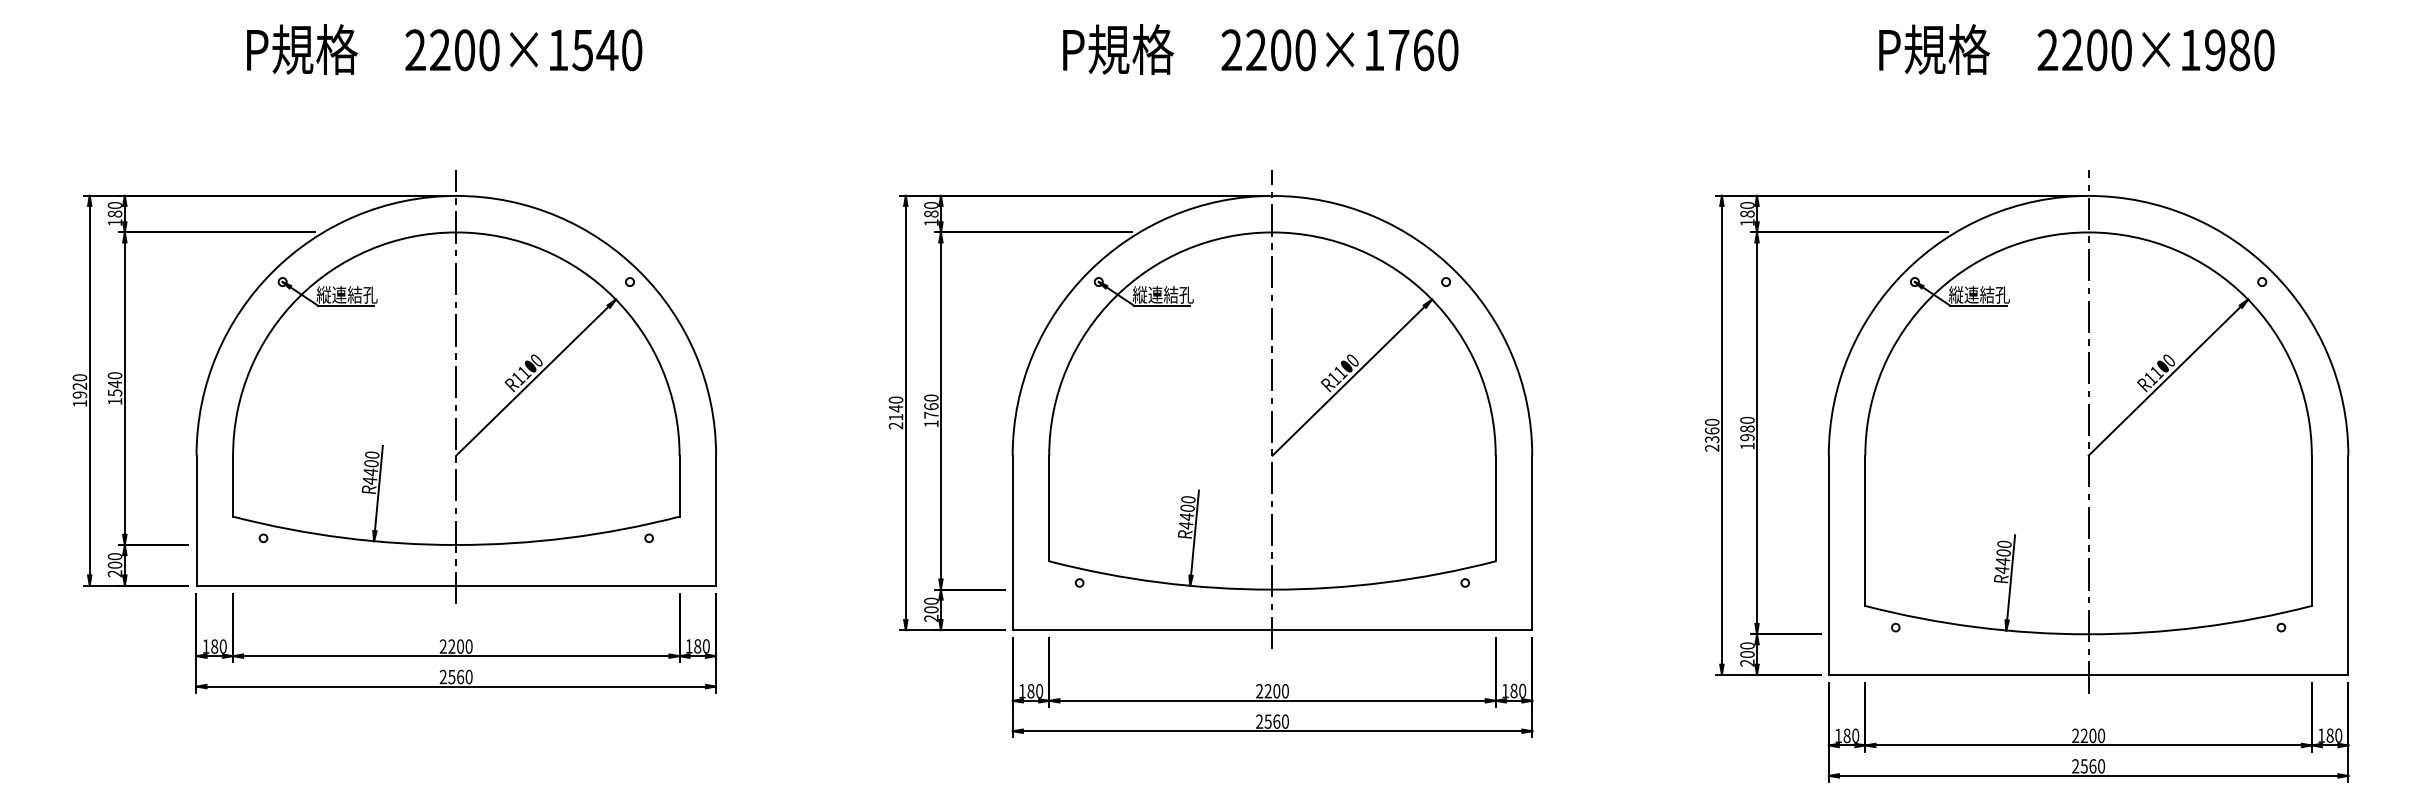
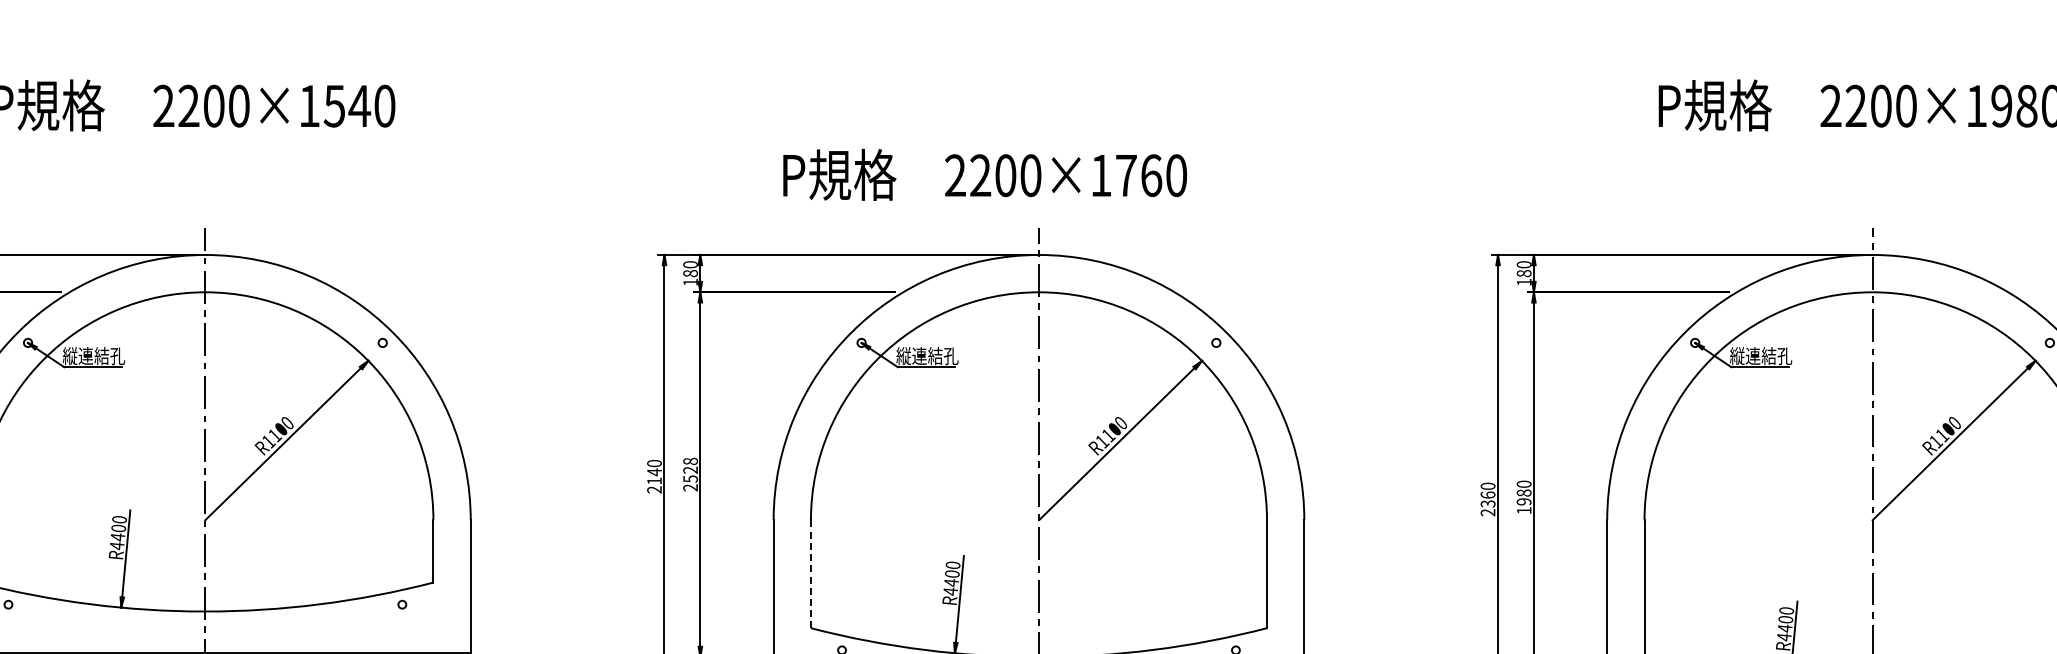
text: (1260, 49) -> (984, 174), moved
text: (931, 410) -> (690, 474), 1760 -> 2528
line: (1049, 508) -> (811, 574), solid -> dashed

